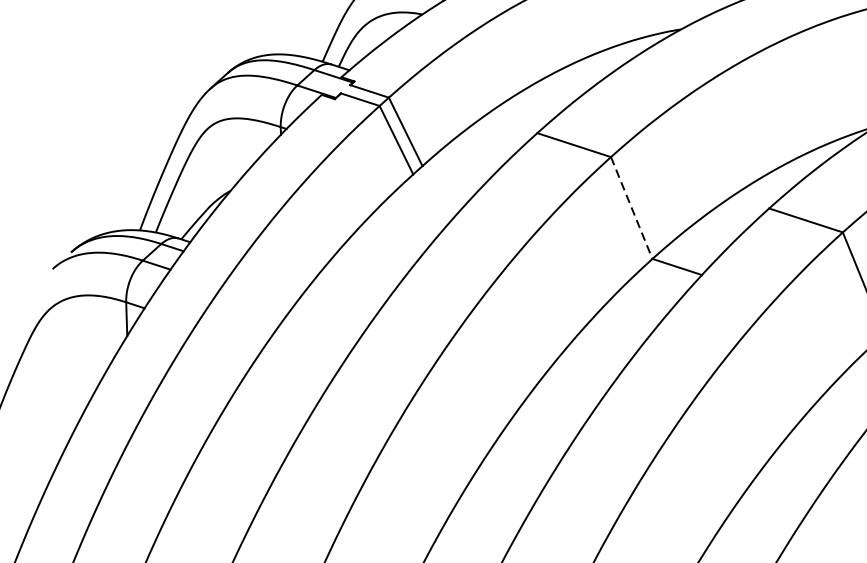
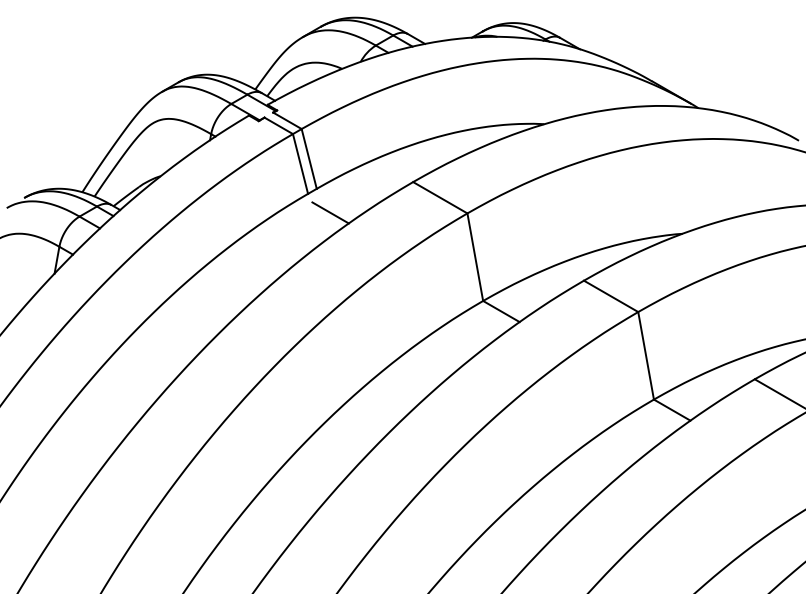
line: (445, 191) -> (330, 212), added
line: (632, 208) -> (475, 257), dashed -> solid

